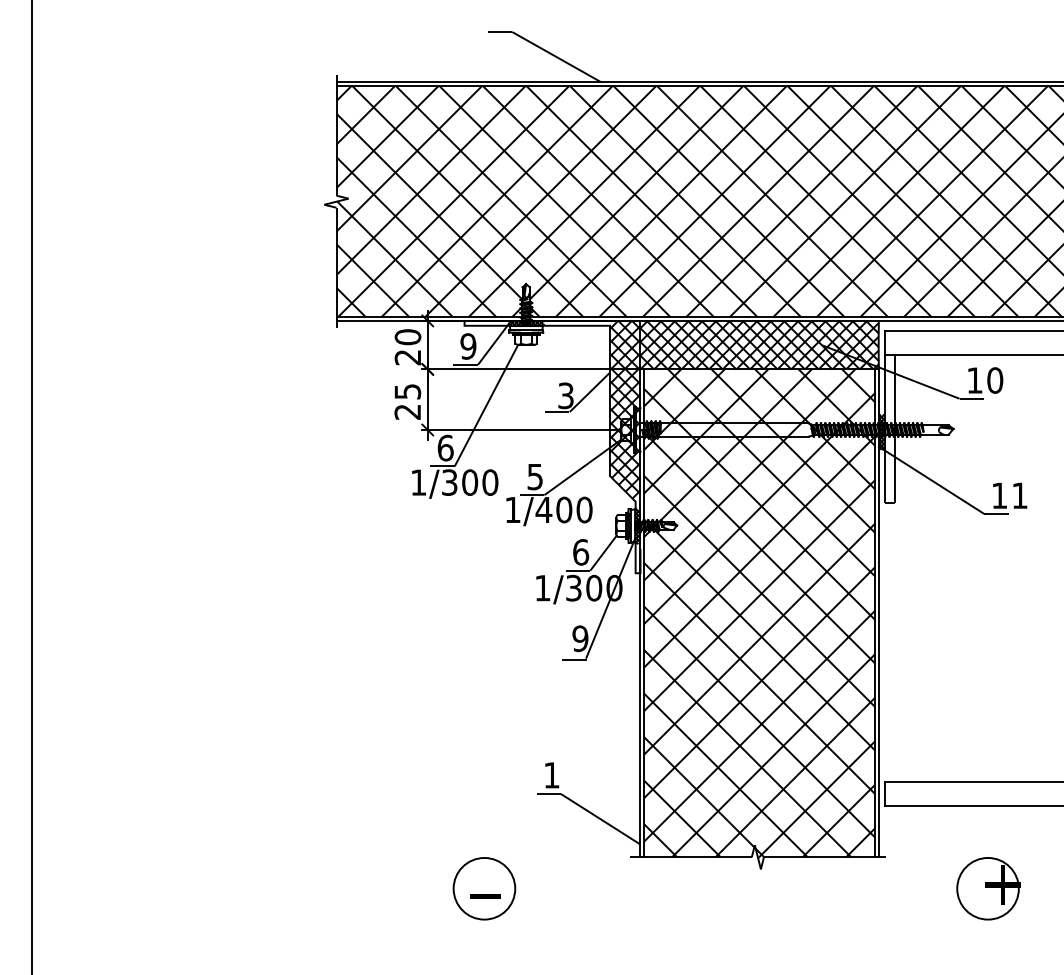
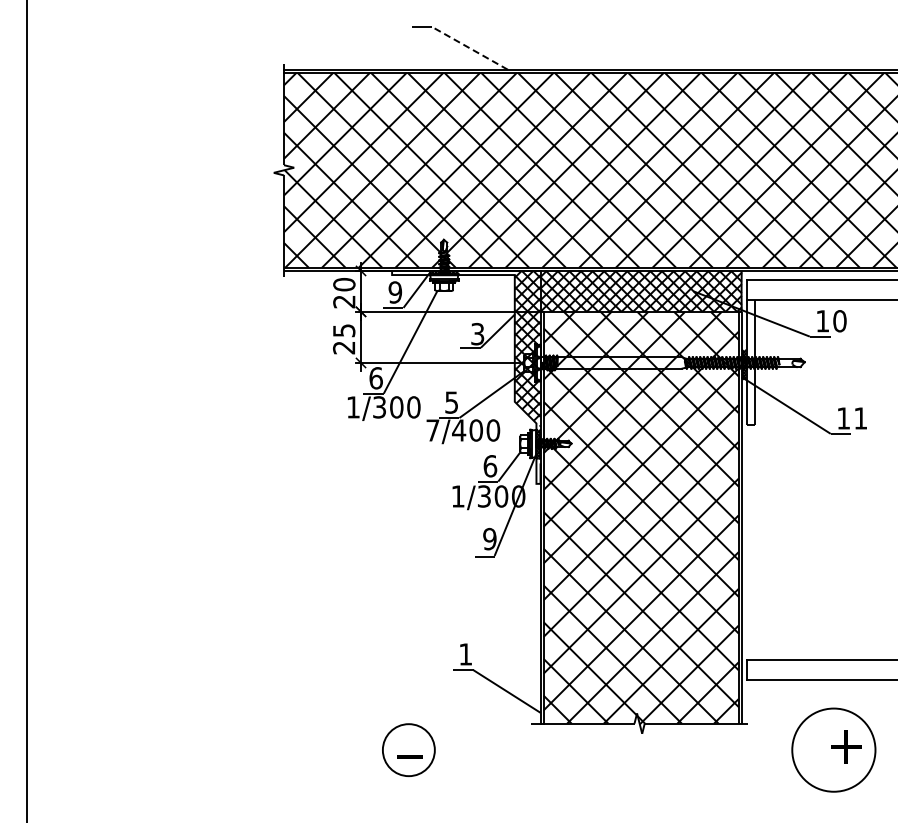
line: (556, 57) -> (469, 48), solid -> dashed
text: (512, 510) -> (432, 430), 1/400 -> 7/400
circle: (987, 889) -> (833, 750), size x1.6

